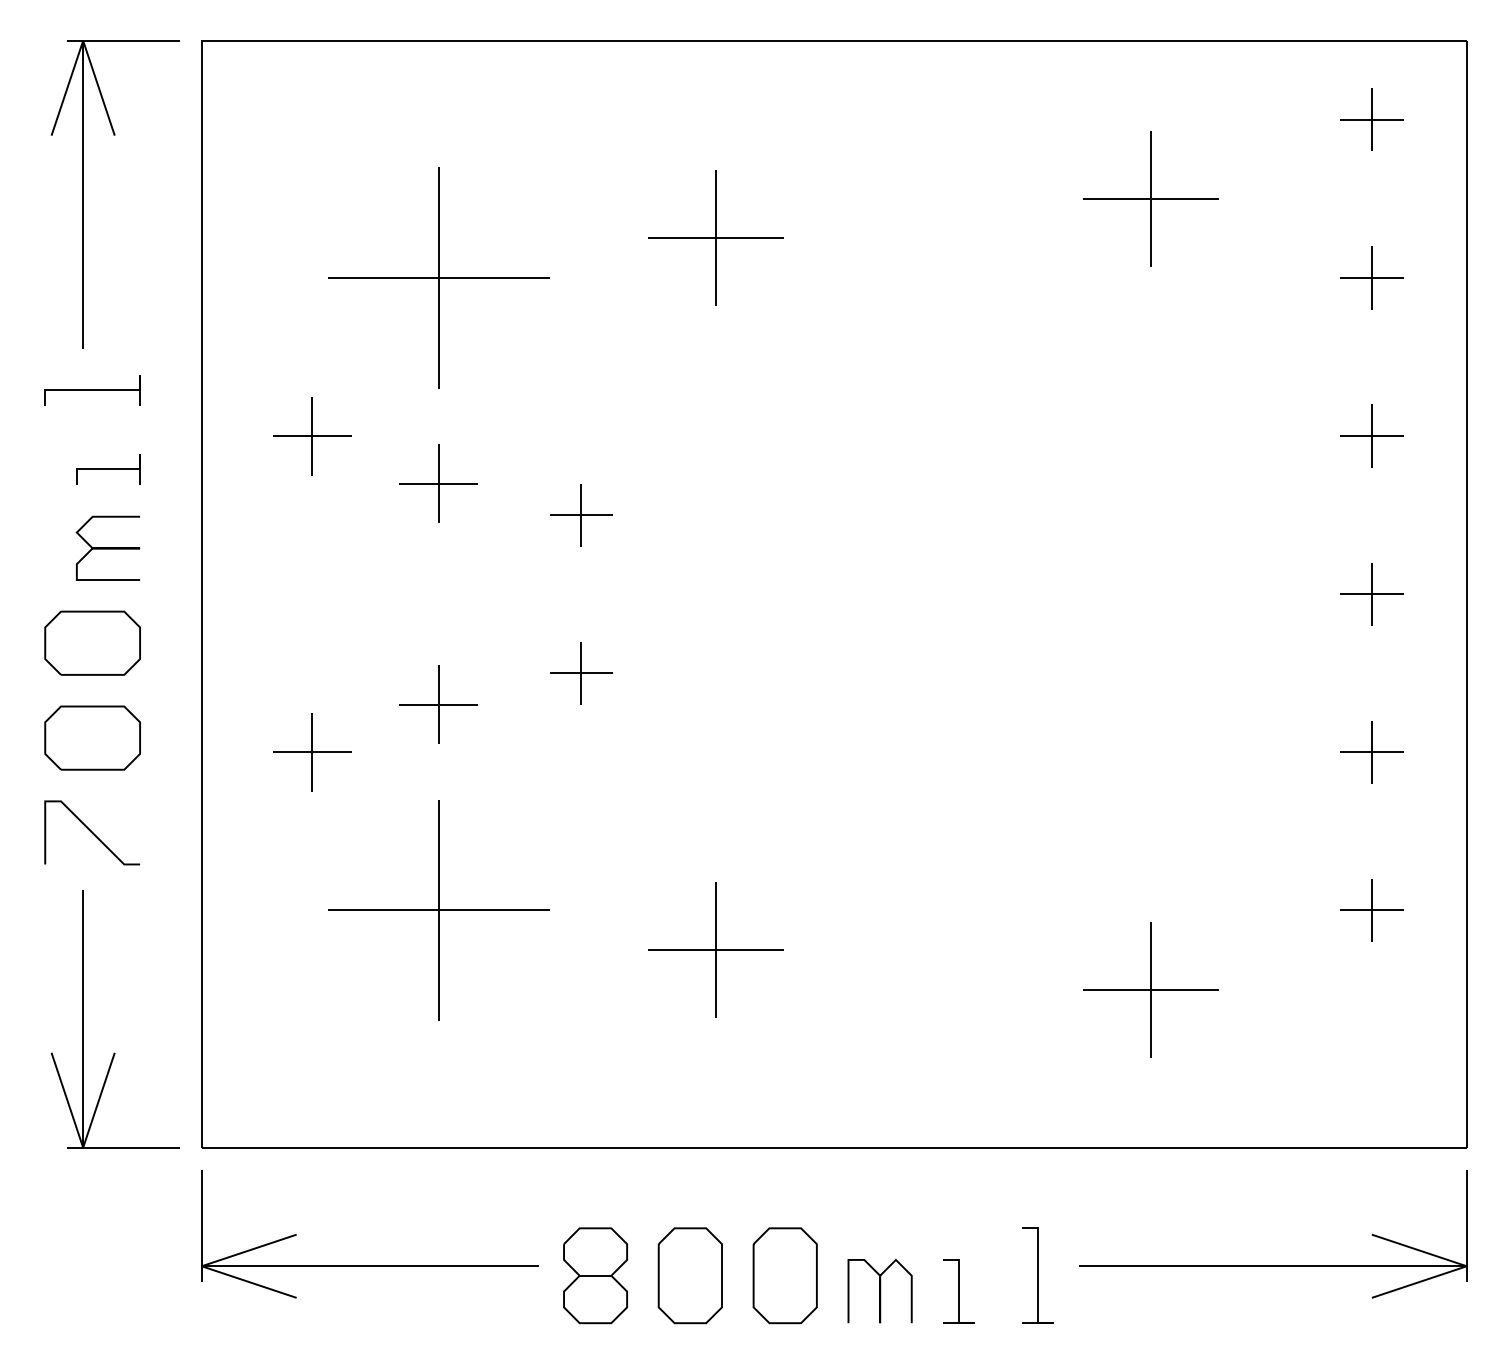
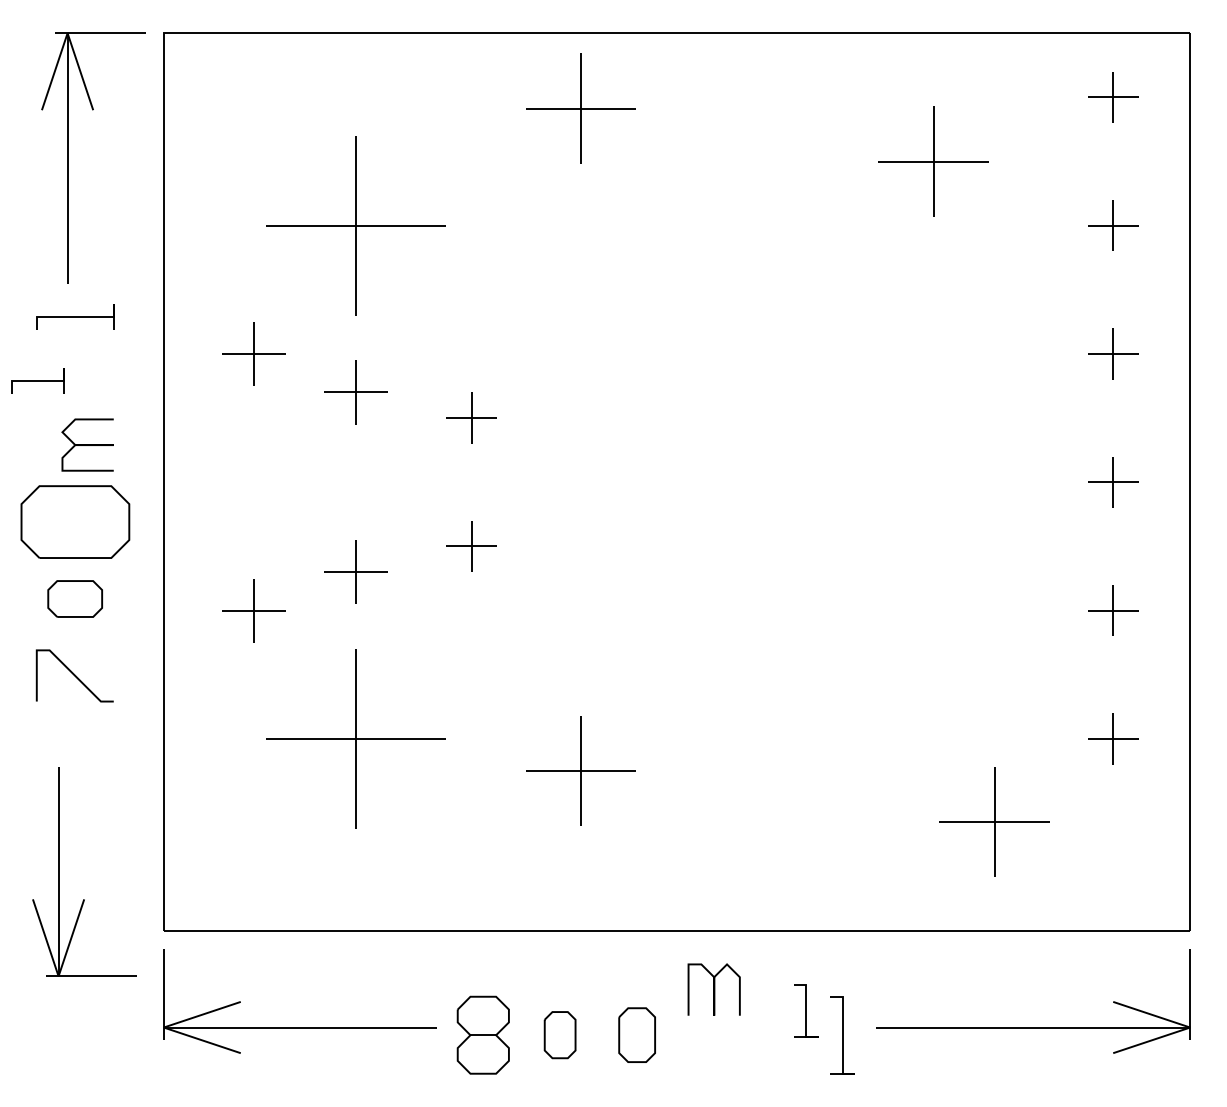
part: (715, 238) -> (580, 108), moved
line: (107, 468) -> (37, 380), moved
part: (91, 642) -> (74, 521), size x1.4
part: (91, 737) -> (74, 598), size x0.7
part: (1150, 988) -> (994, 821), moved
part: (84, 1018) -> (59, 871), moved
part: (689, 1274) -> (559, 1034), size x0.6
part: (784, 1274) -> (636, 1034), size x0.7
curve: (879, 1290) -> (713, 989), moved
line: (959, 1290) -> (806, 1010), moved

